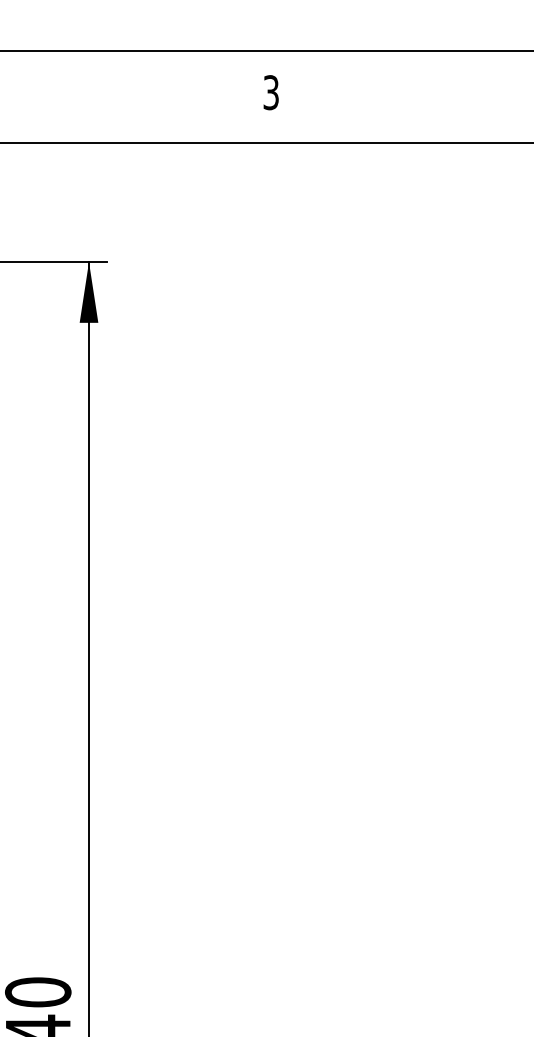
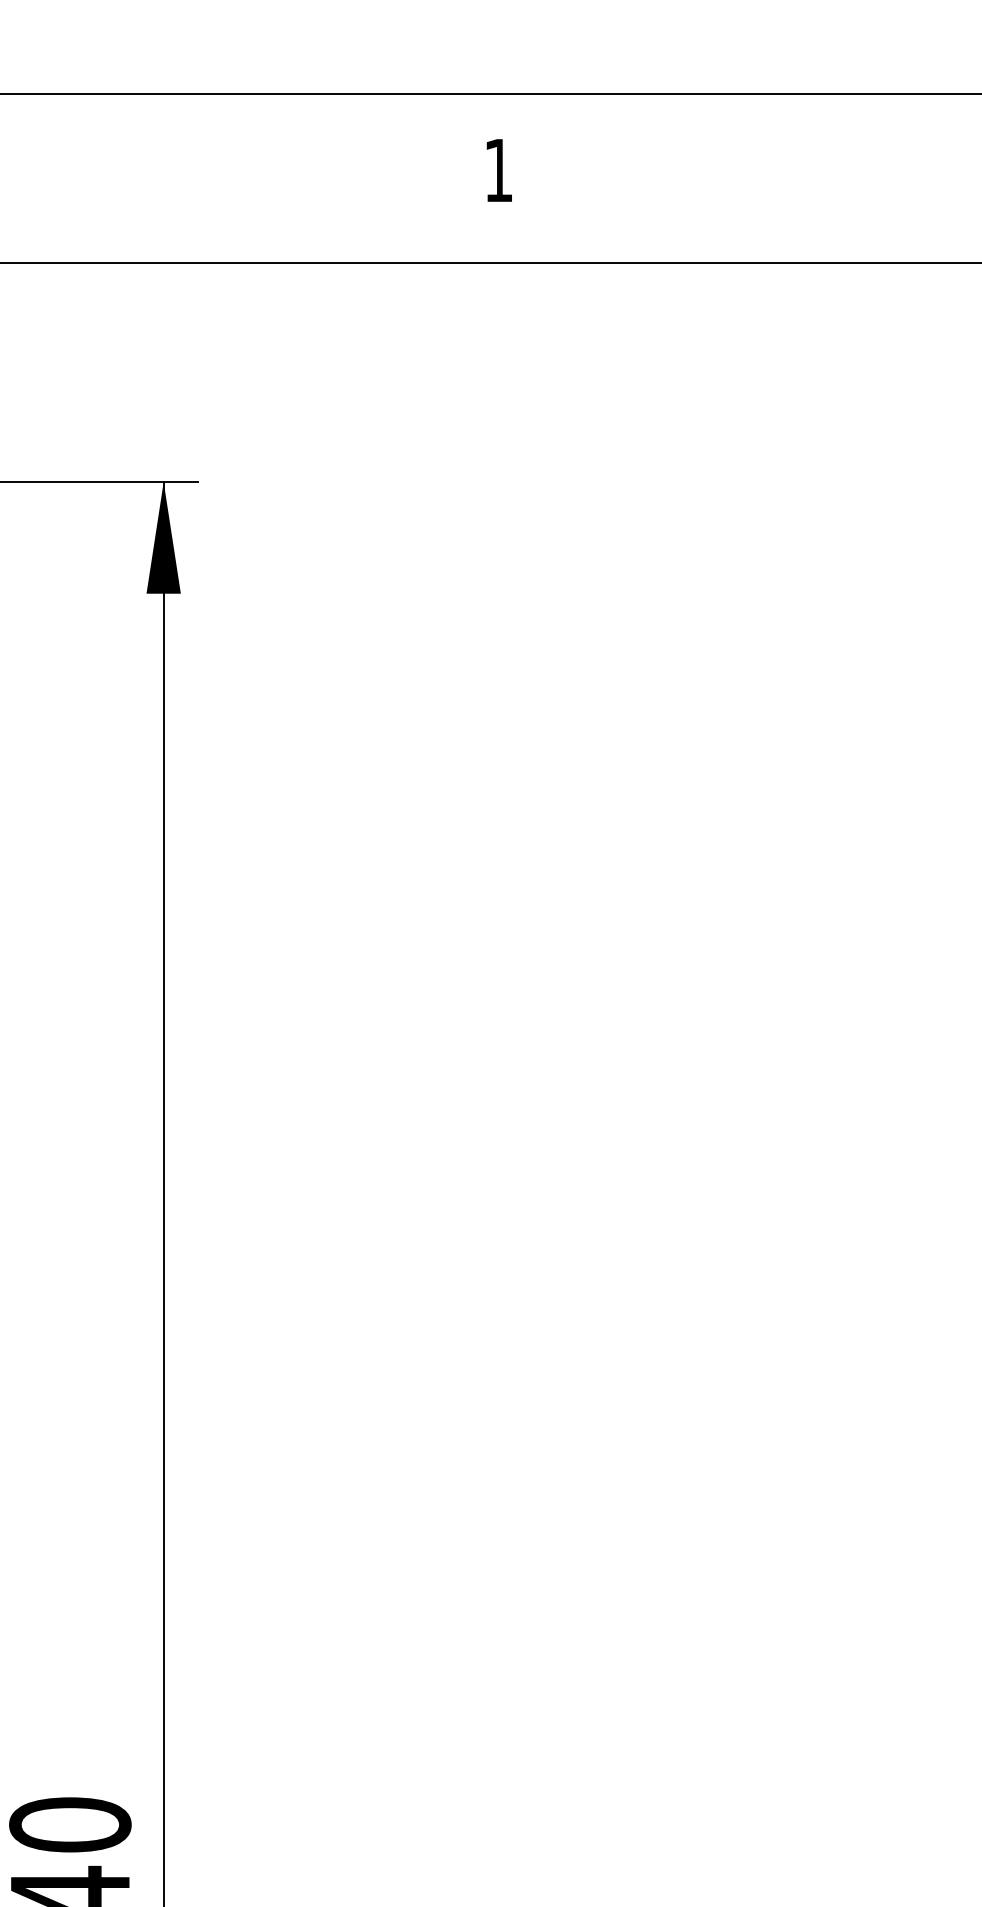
text: (270, 92) -> (497, 170), 3 -> 1

